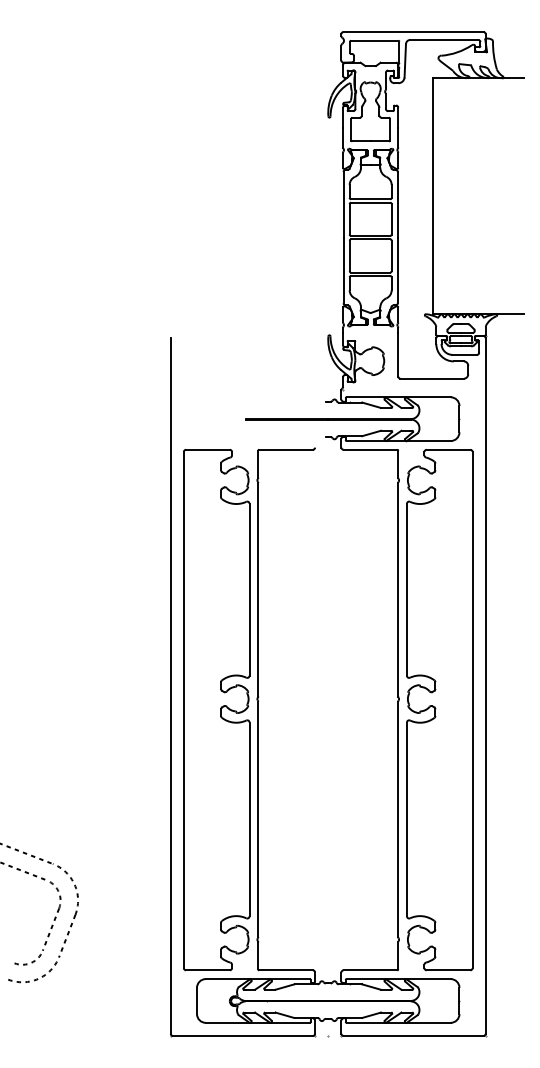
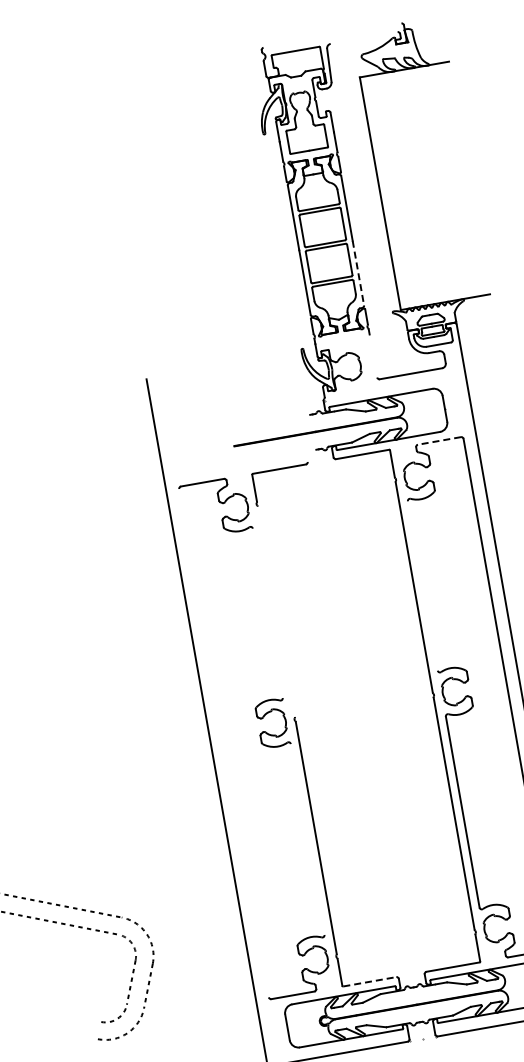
line: (413, 32) -> (332, 36), removed
line: (444, 39) -> (364, 37), removed
line: (397, 270) -> (358, 273), solid -> dashed
line: (398, 354) -> (373, 355), removed
line: (448, 449) -> (439, 440), solid -> dashed
line: (249, 589) -> (267, 613), removed
line: (258, 589) -> (276, 611), removed
line: (406, 589) -> (422, 585), removed
line: (183, 709) -> (223, 742), removed
line: (249, 819) -> (307, 839), removed
line: (286, 970) -> (370, 981), solid -> dashed

